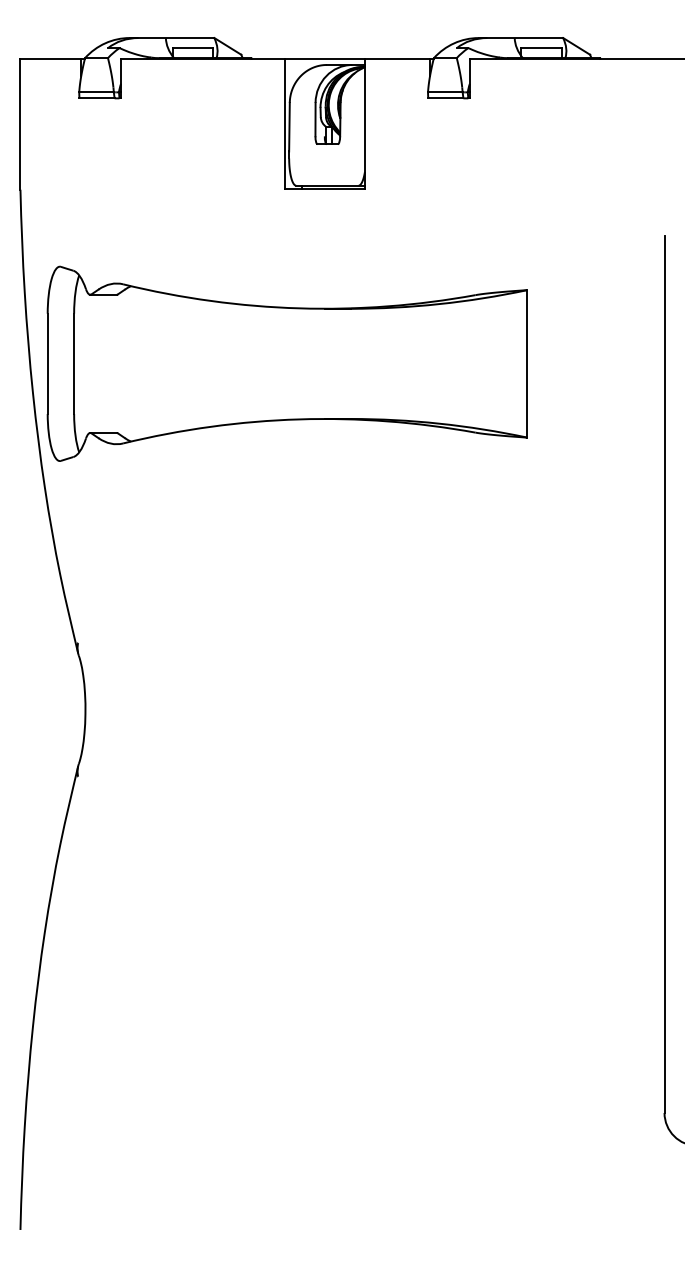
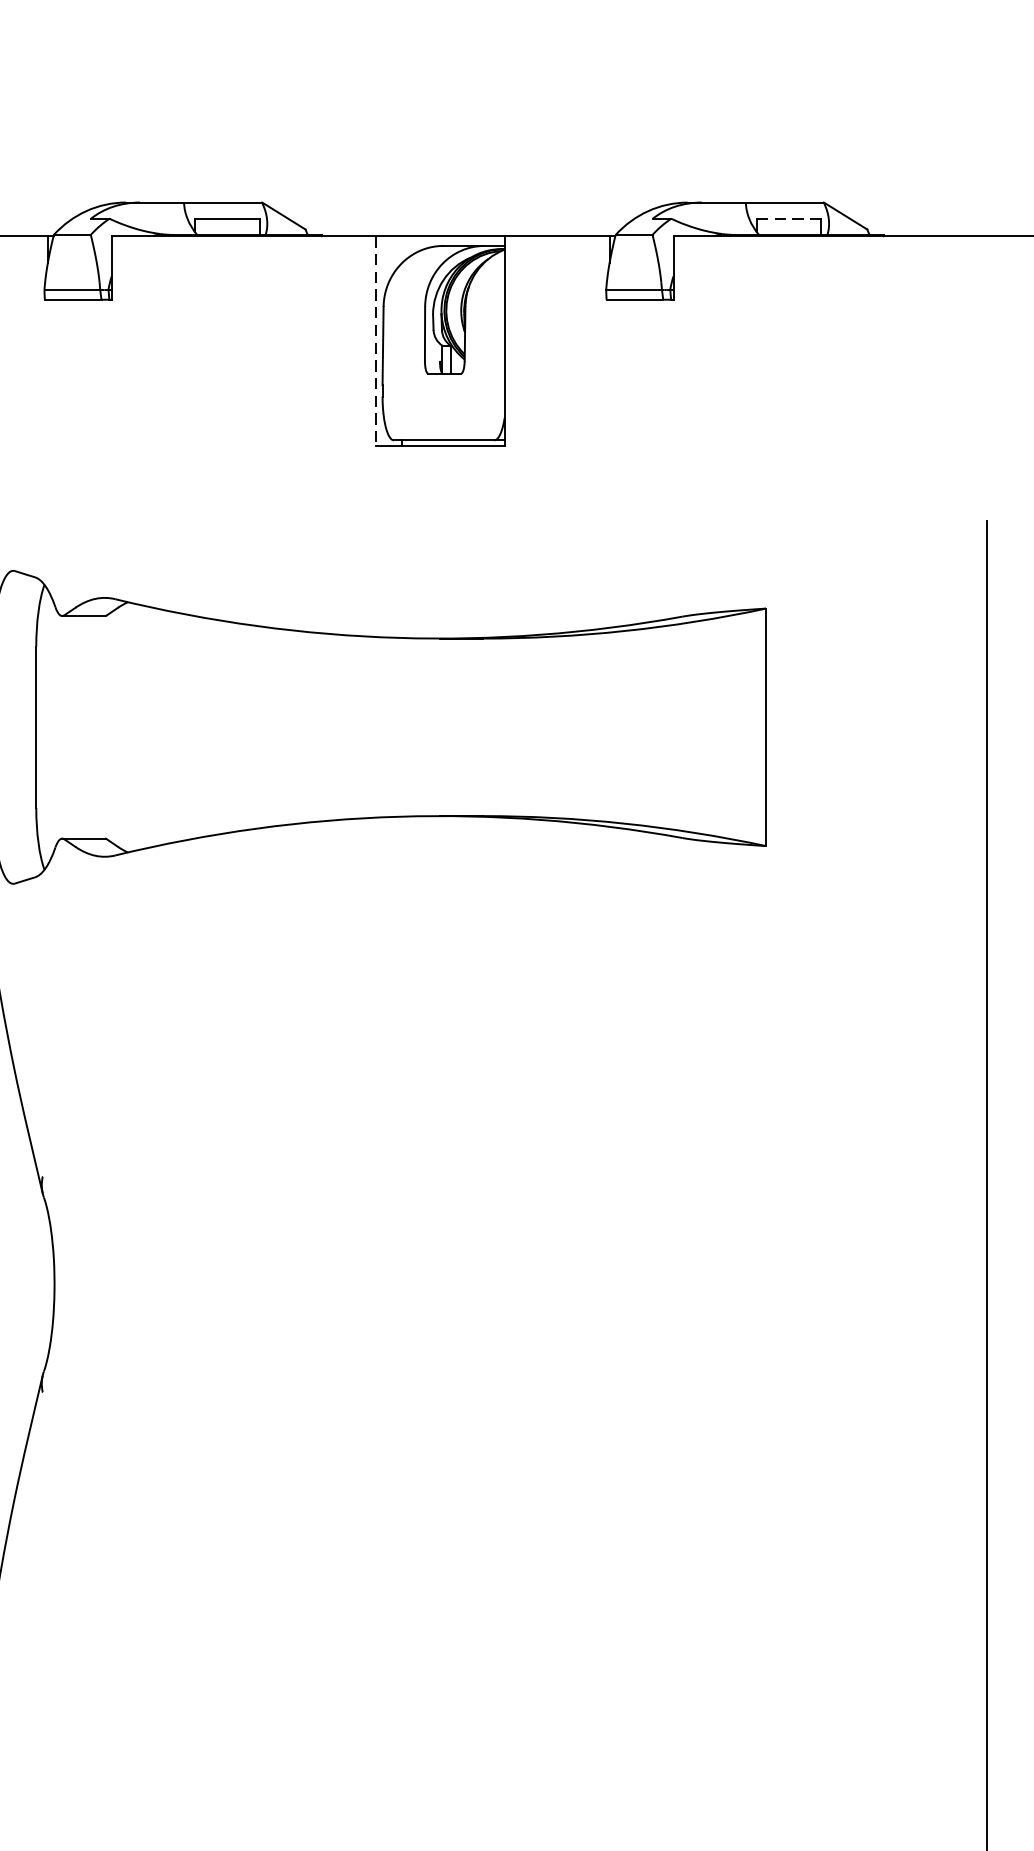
line: (541, 48) -> (788, 219), solid -> dashed
line: (284, 123) -> (375, 340), solid -> dashed

